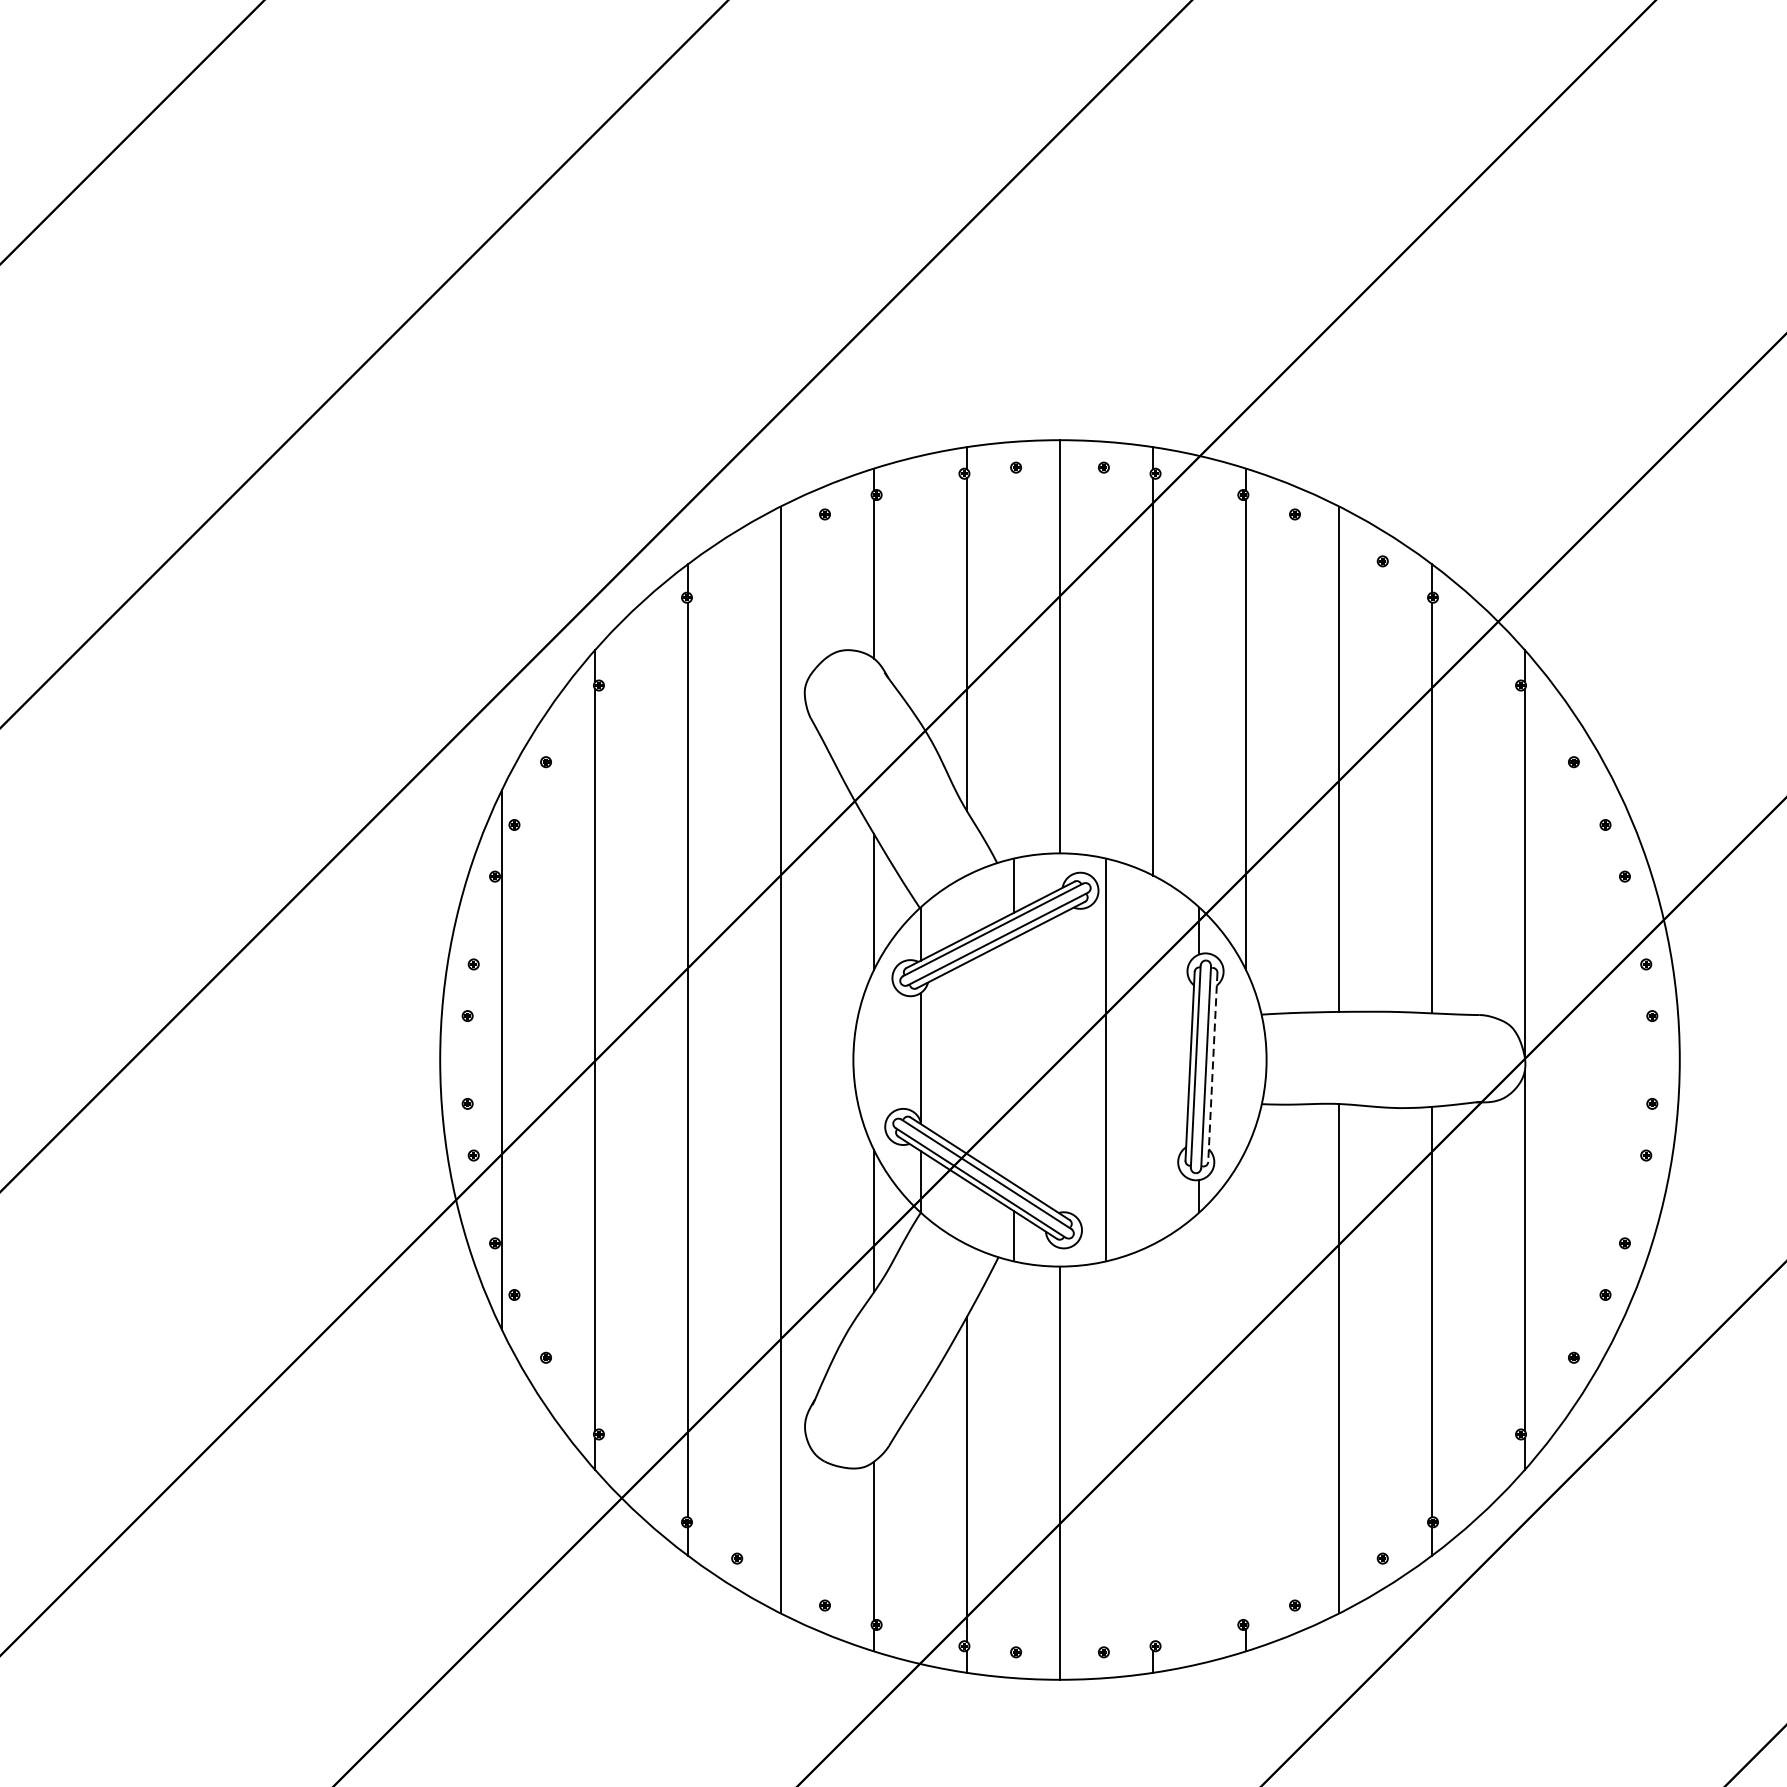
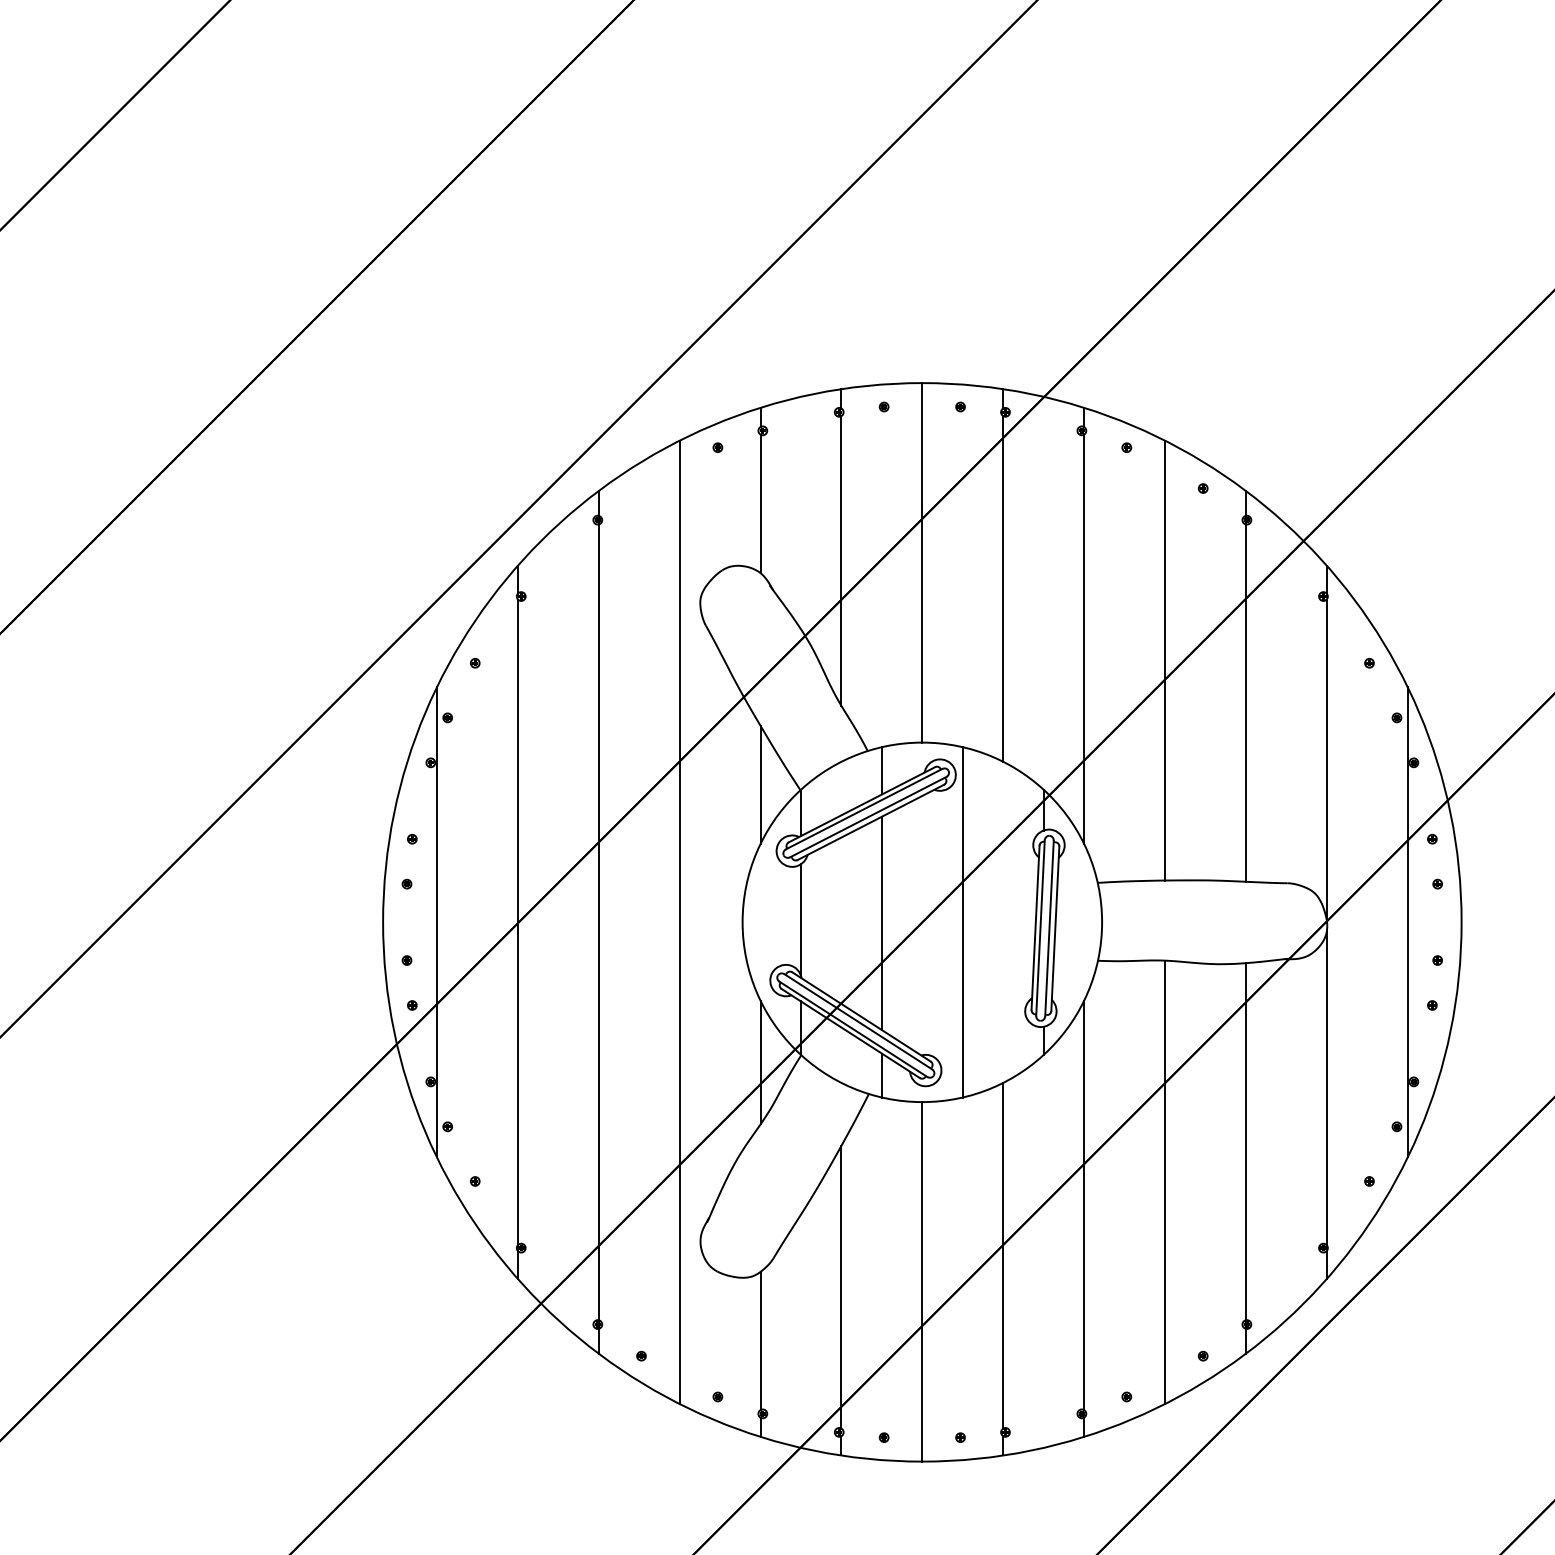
line: (1617, 1060) -> (1407, 922), added
line: (1013, 1061) -> (881, 923), added
line: (1213, 1068) -> (1055, 929), dashed -> solid
line: (1246, 1385) -> (1084, 1205), added
line: (1153, 1442) -> (1003, 1255), added

